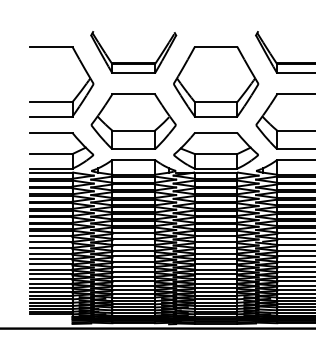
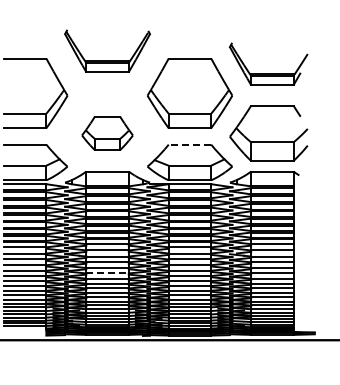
part: (133, 61) -> (107, 60), moved
part: (133, 121) -> (107, 133), size x0.6
line: (215, 132) -> (189, 144), solid -> dashed
line: (134, 261) -> (108, 273), solid -> dashed

